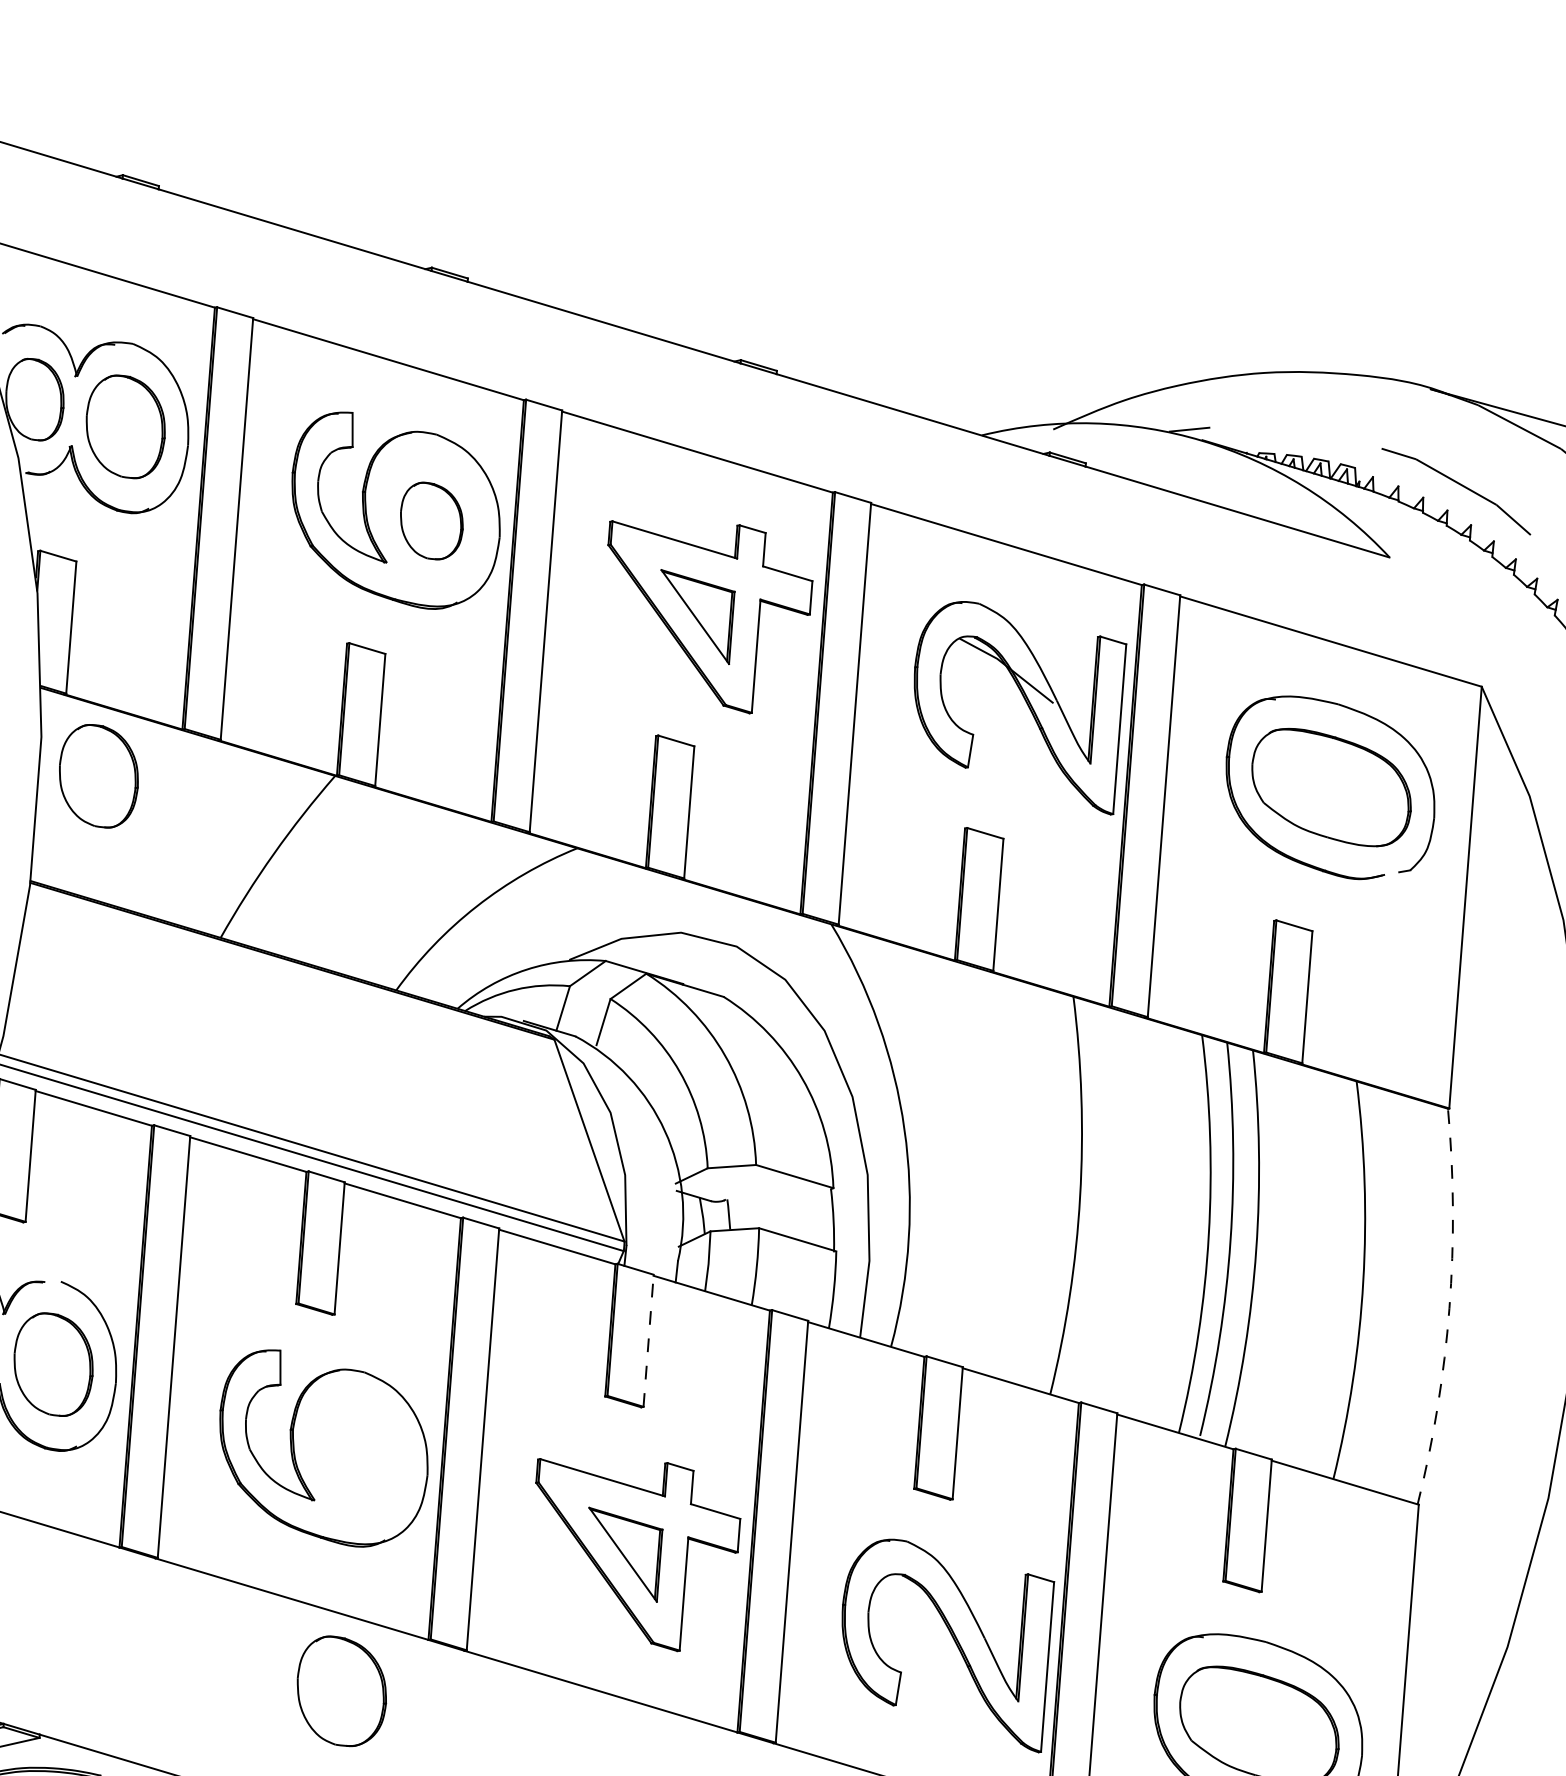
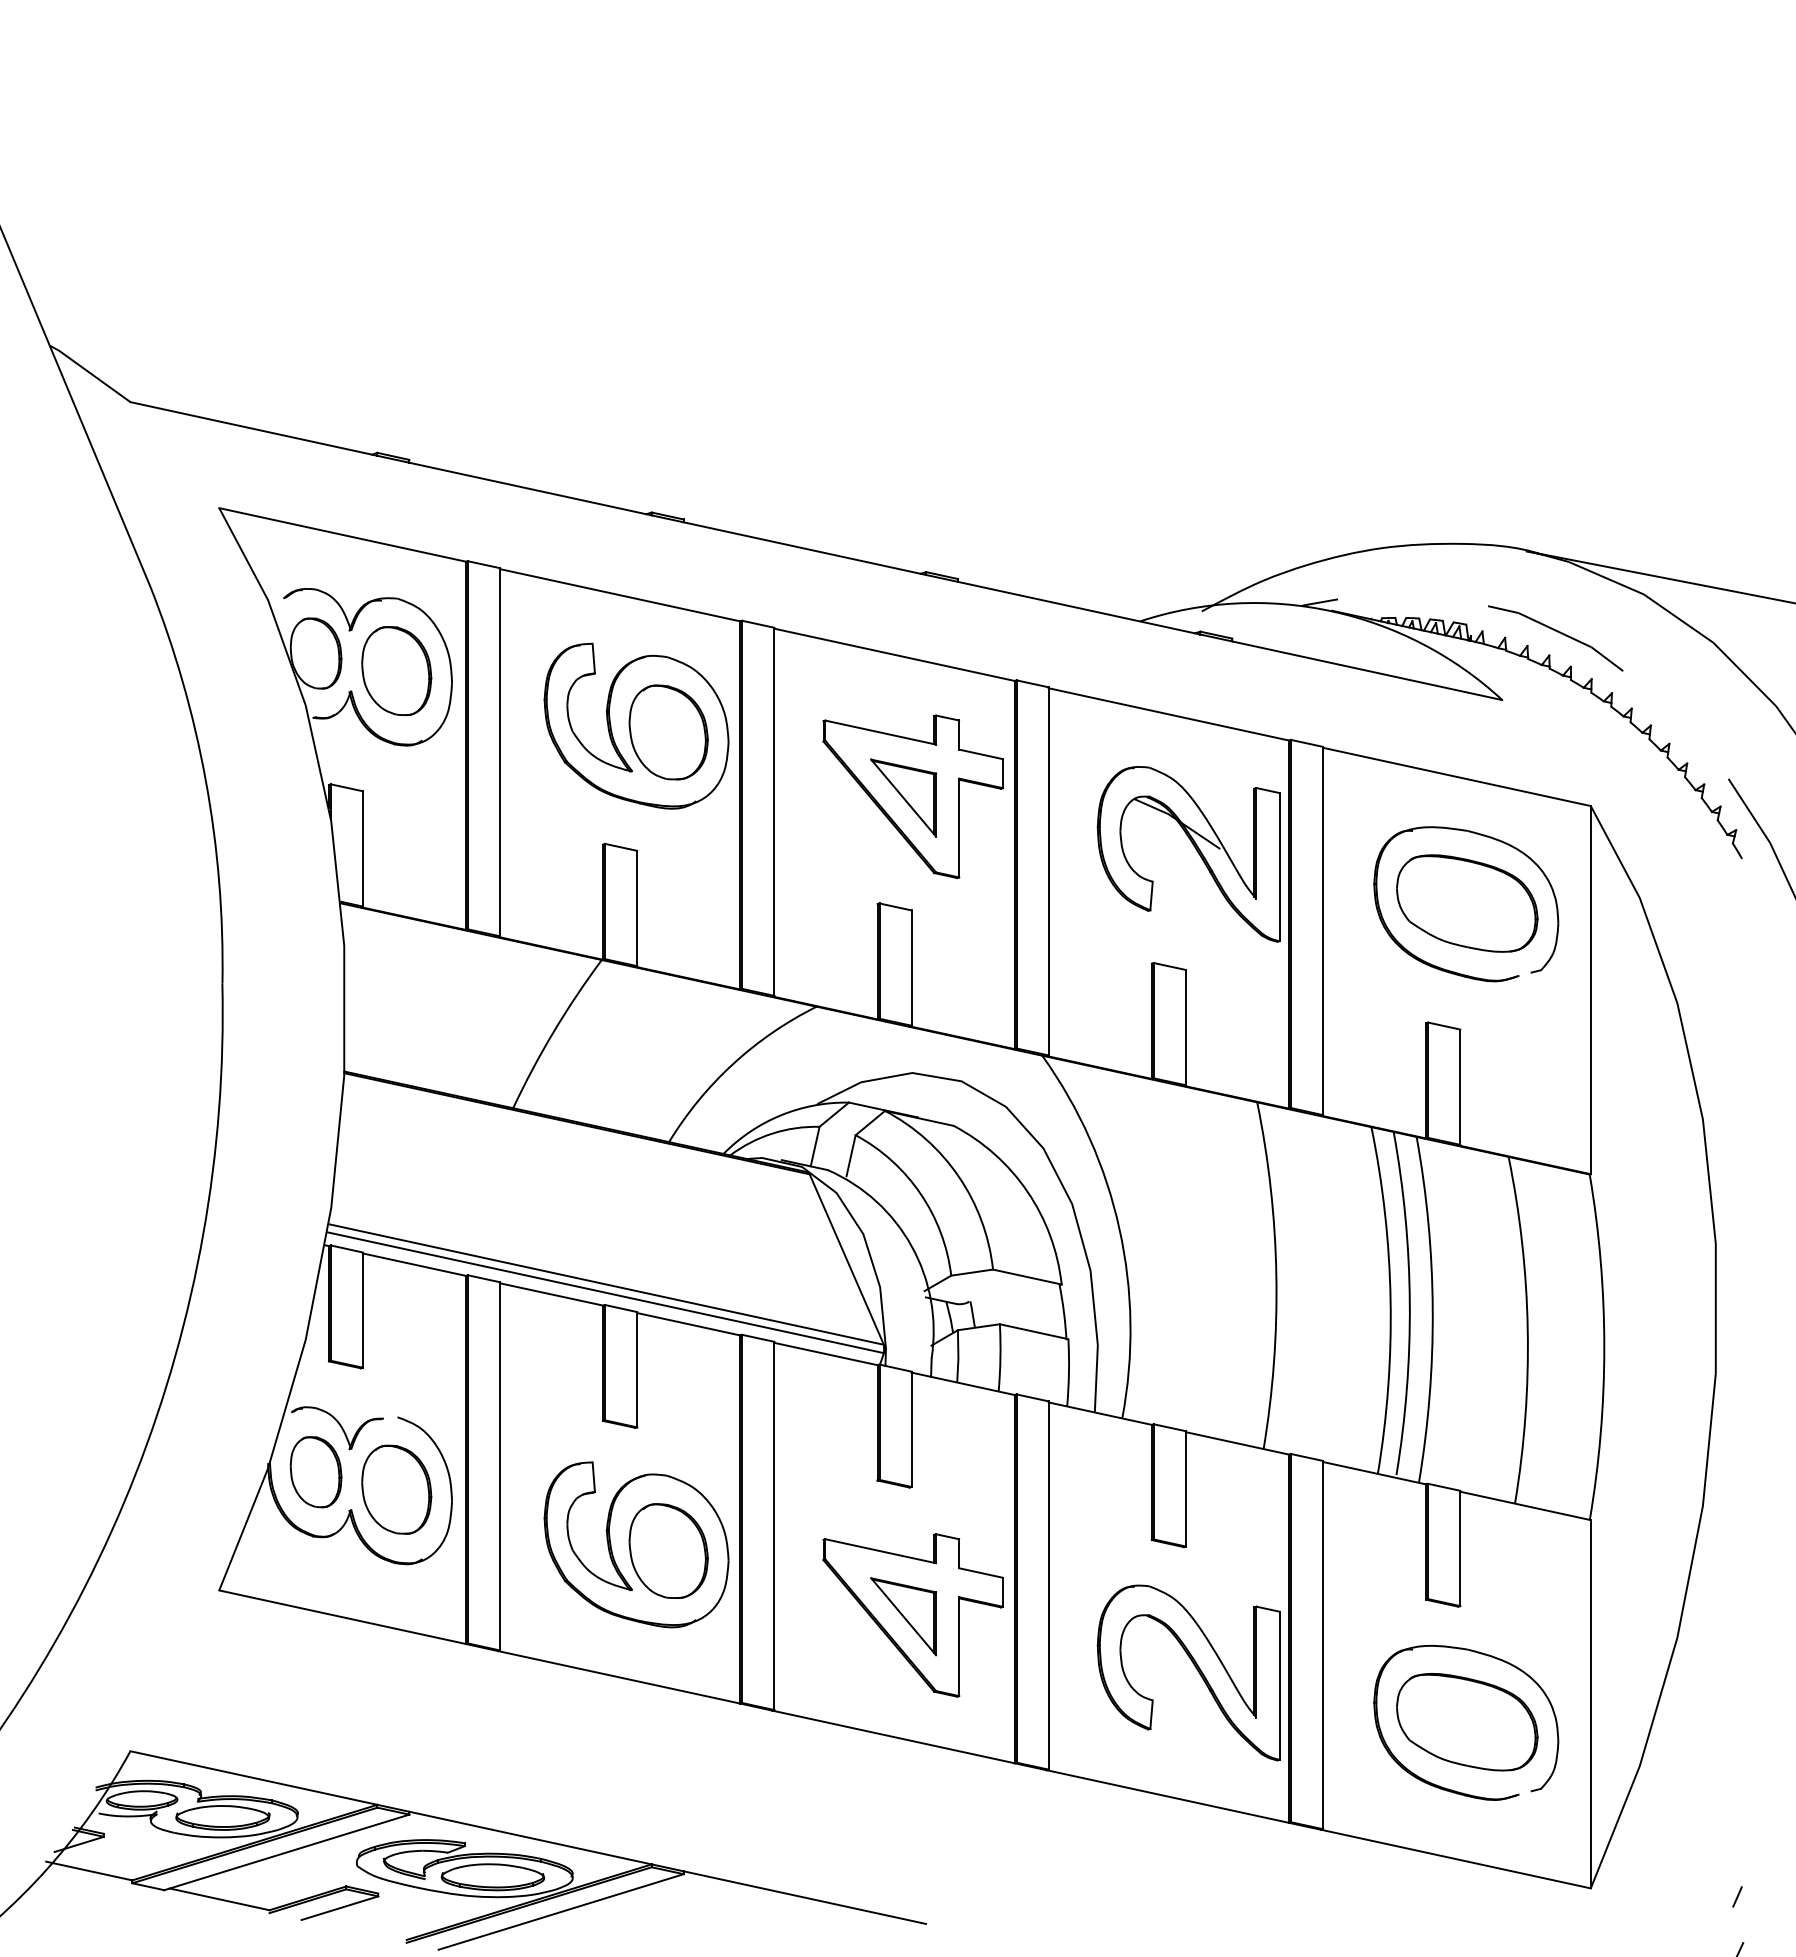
part: (431, 521) -> (668, 732), size x1.43
part: (98, 776) -> (396, 976), removed
arc: (1449, 1308) -> (1604, 1347), dashed -> solid
line: (648, 1340) -> (911, 1429), dashed -> solid
part: (341, 1690) -> (668, 1550), moved

